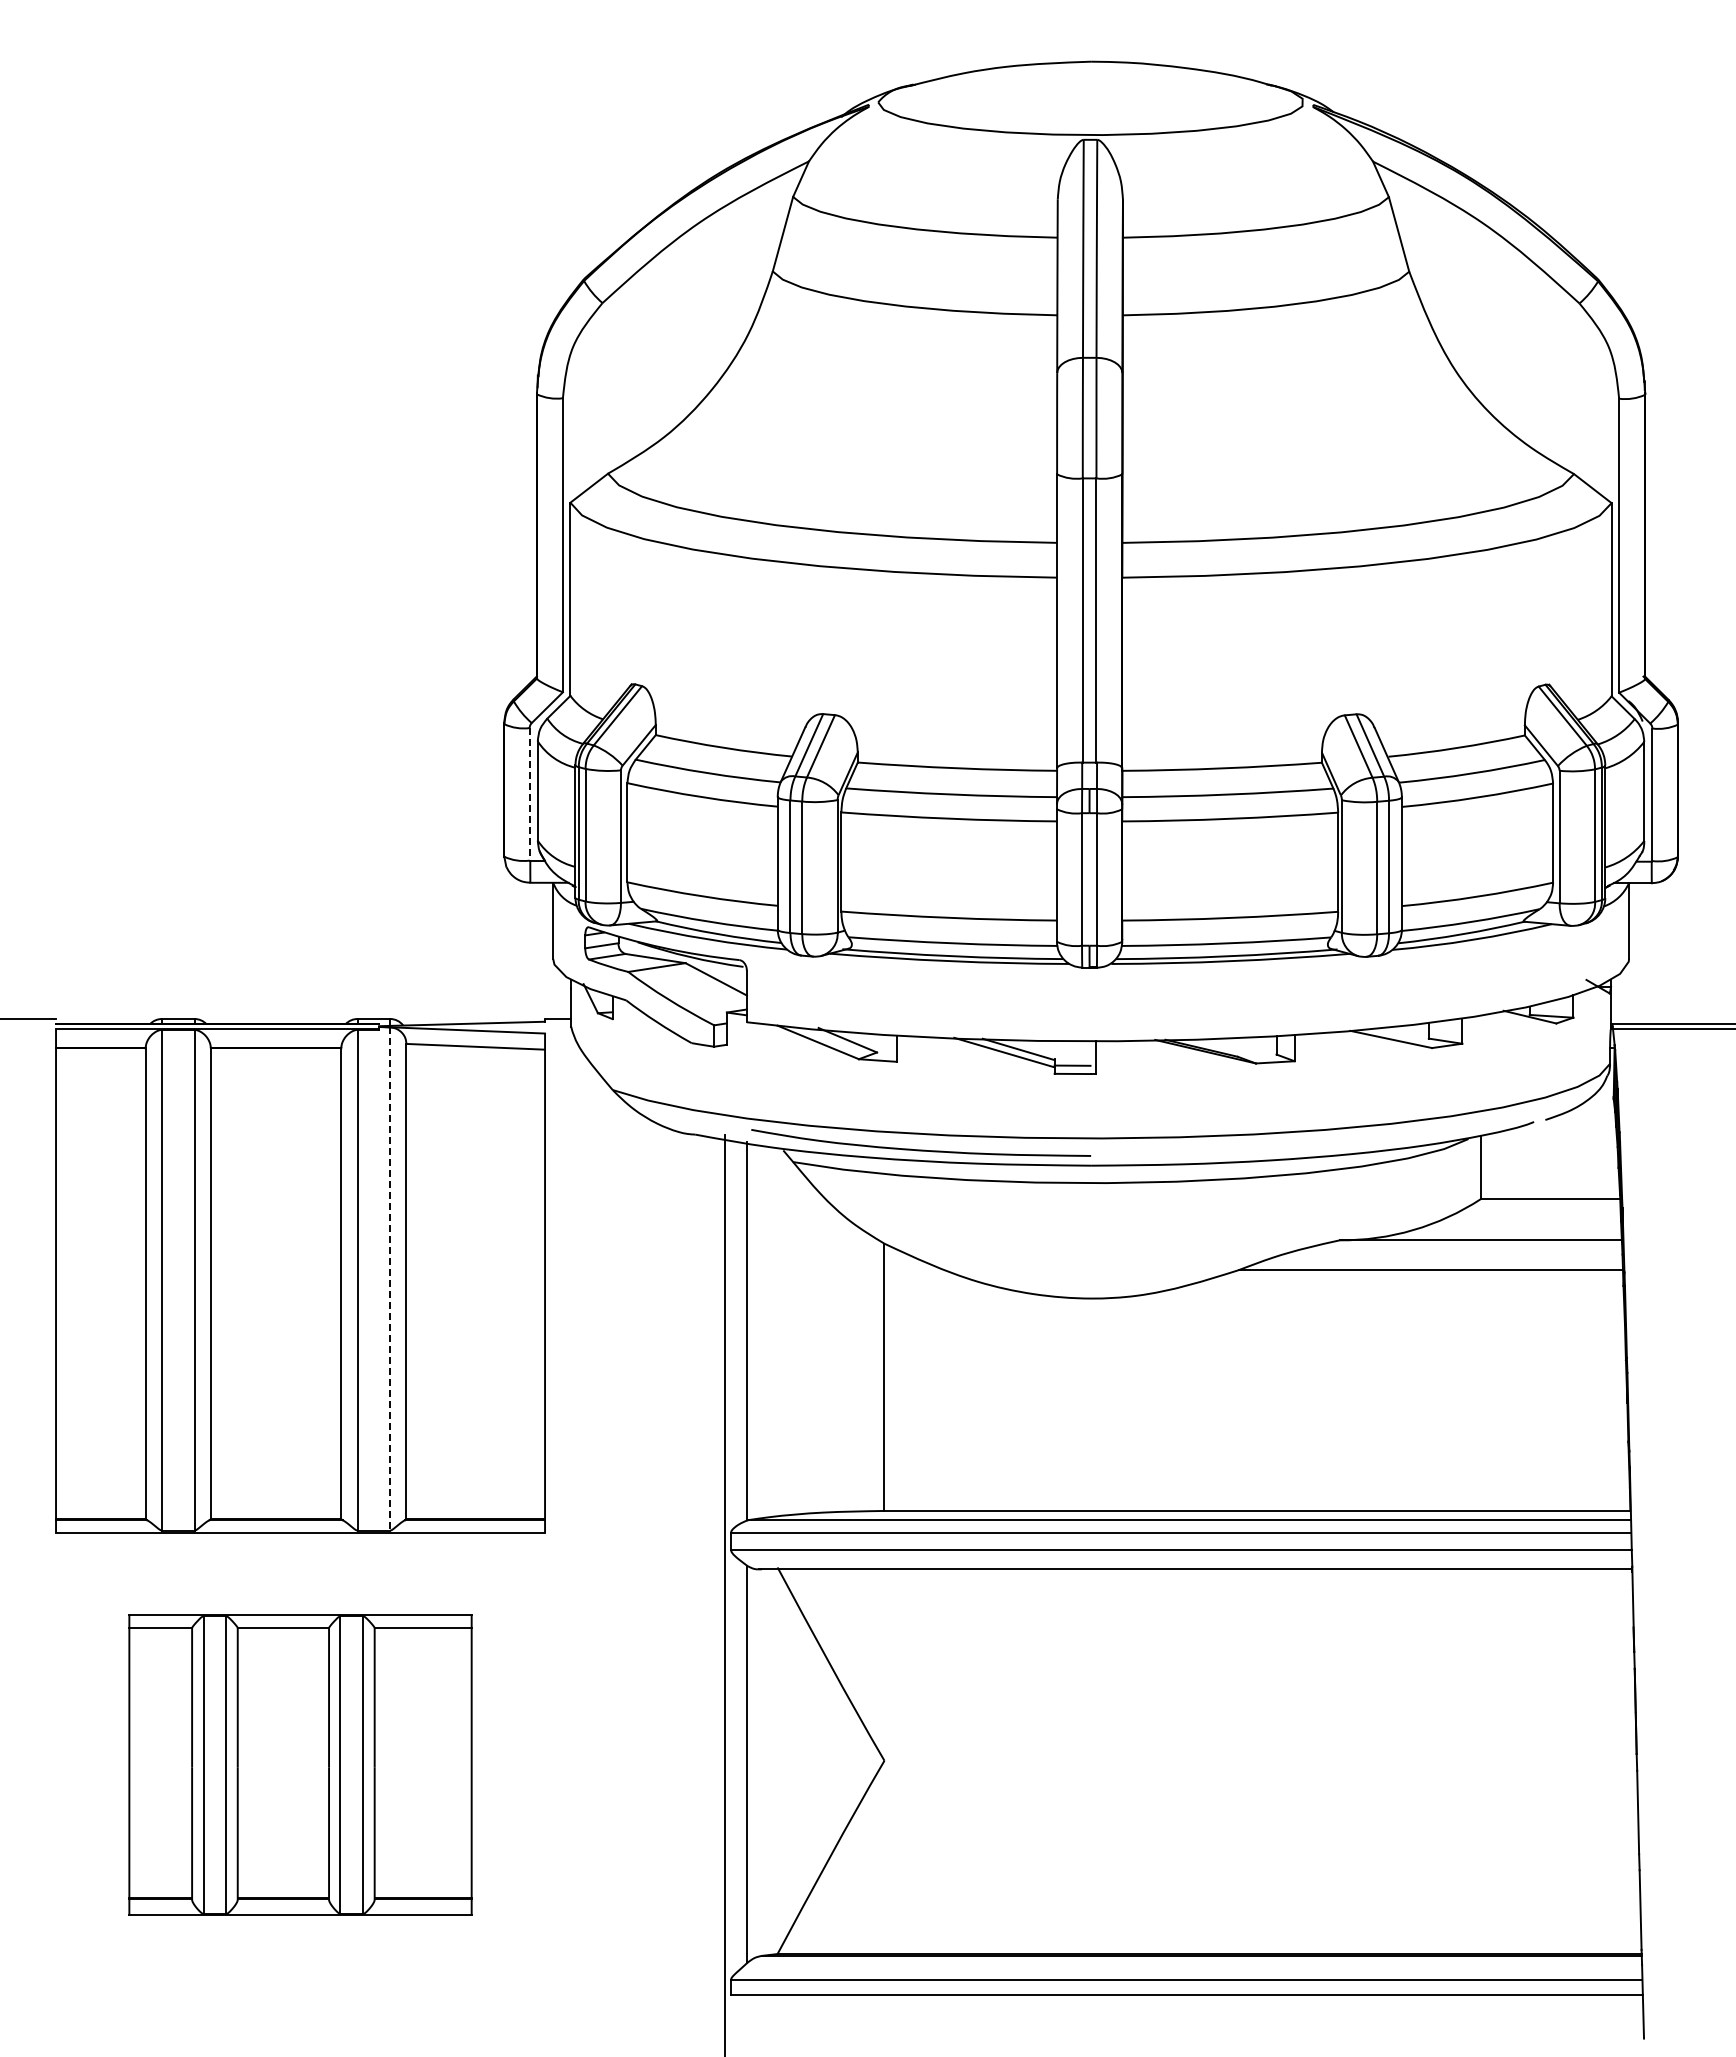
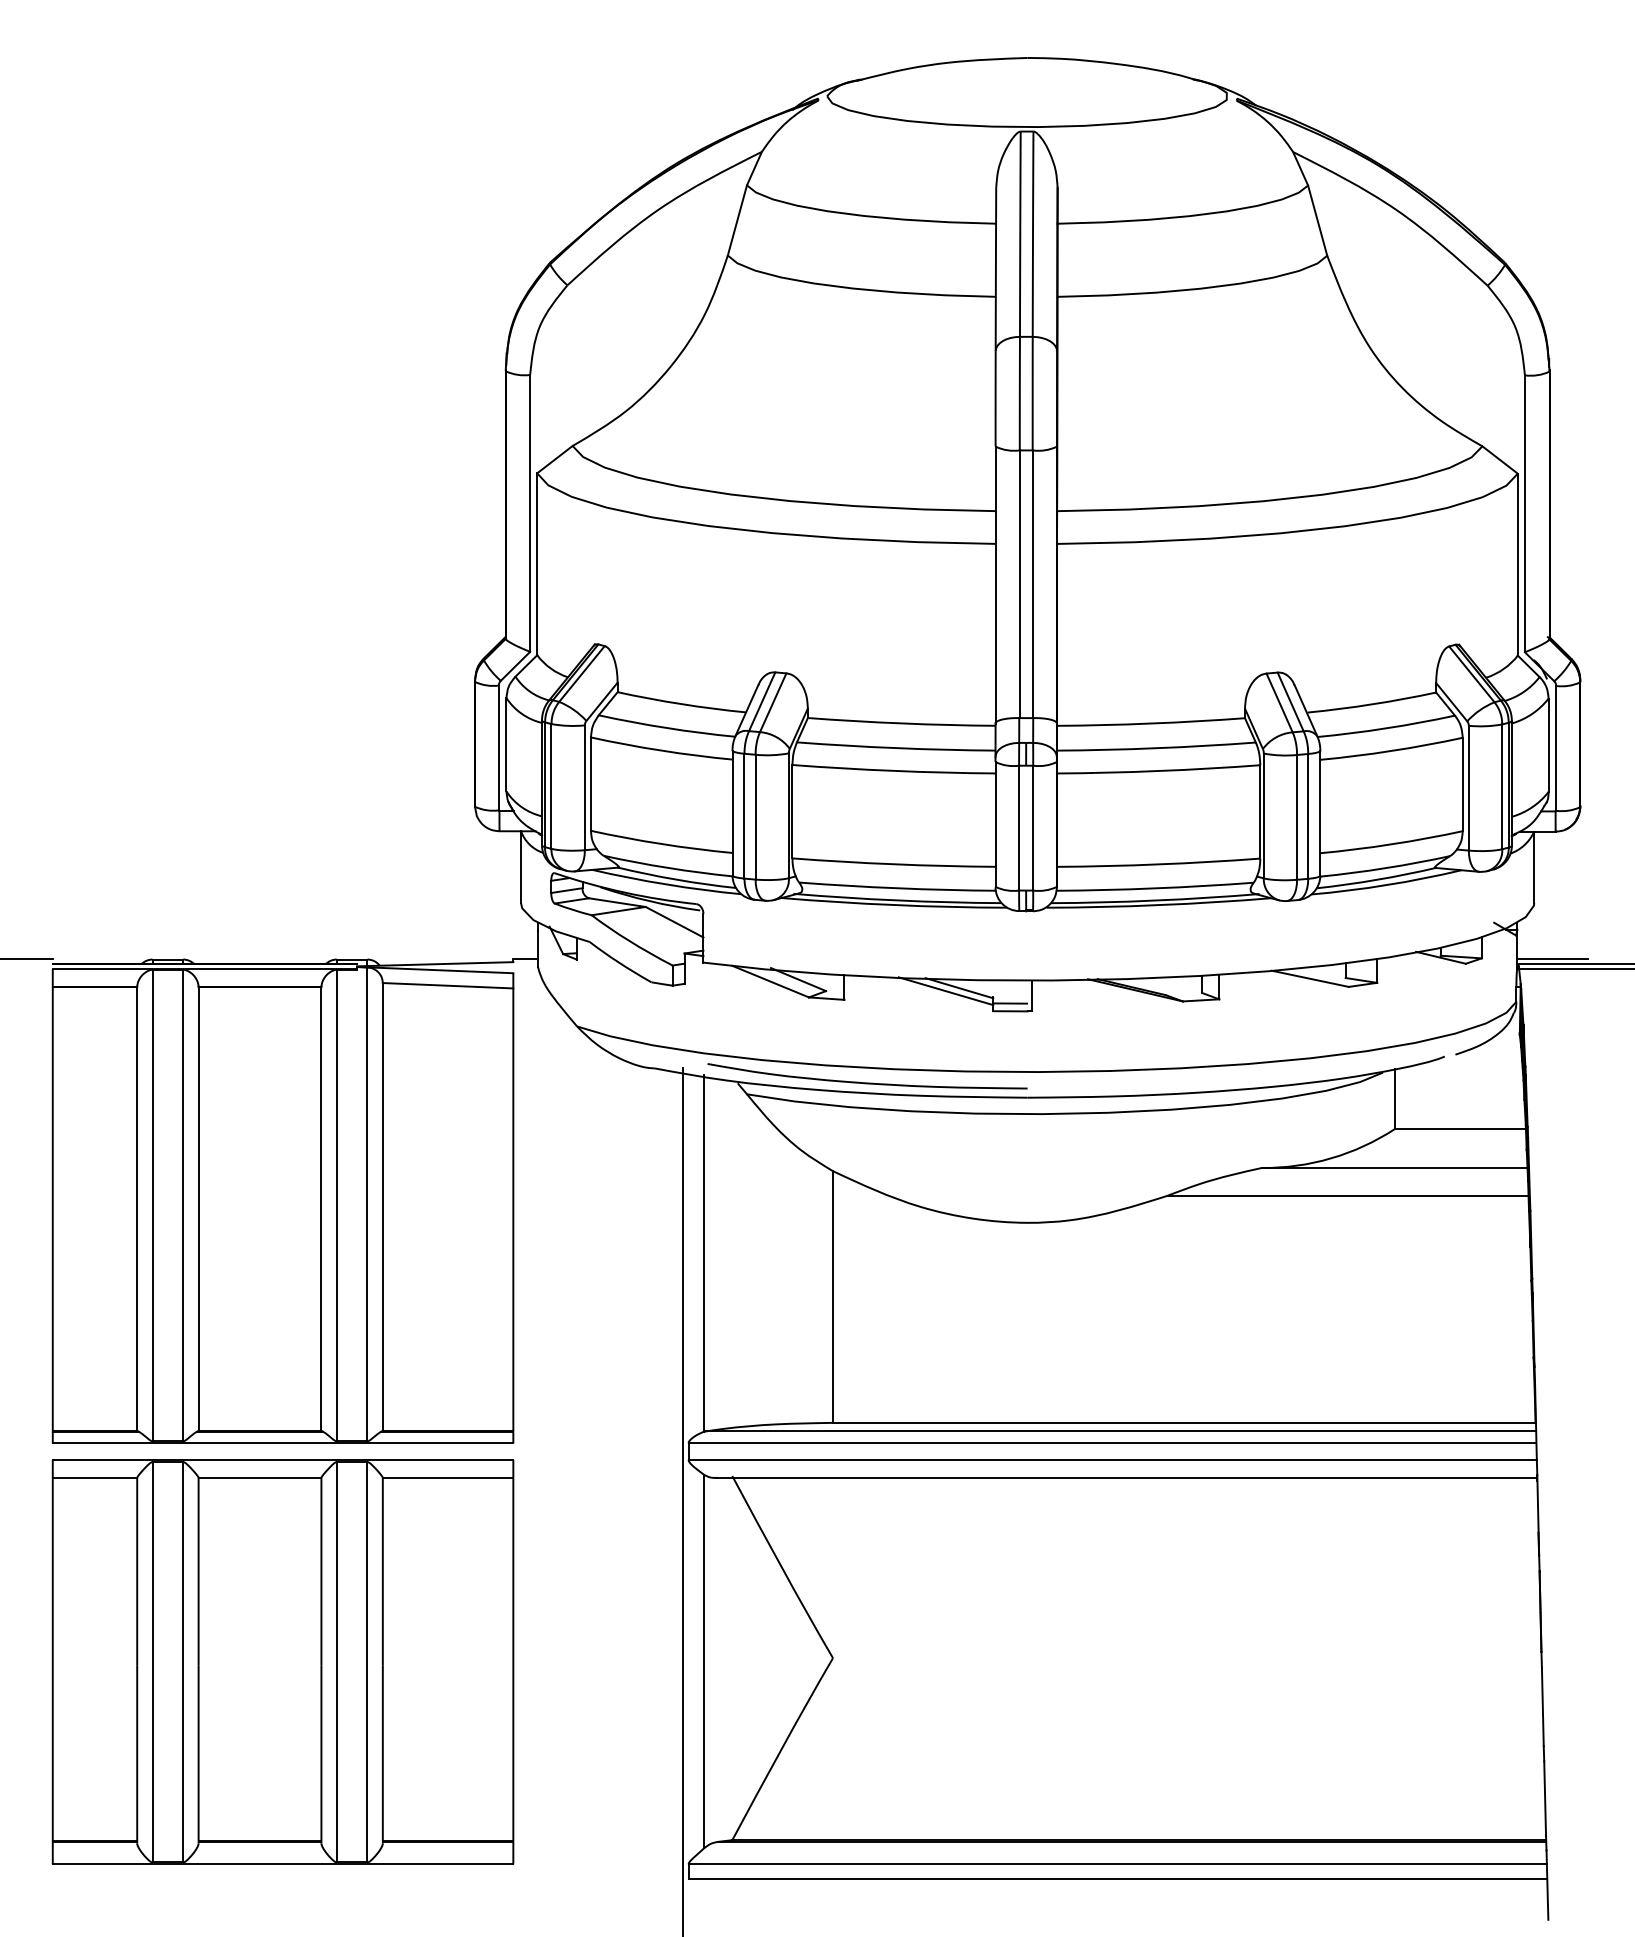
line: (529, 794) -> (498, 748), dashed -> solid
line: (1648, 1018) -> (1552, 959), added
line: (390, 1278) -> (367, 1203), dashed -> solid
part: (300, 1764) -> (283, 1661), size x1.43

